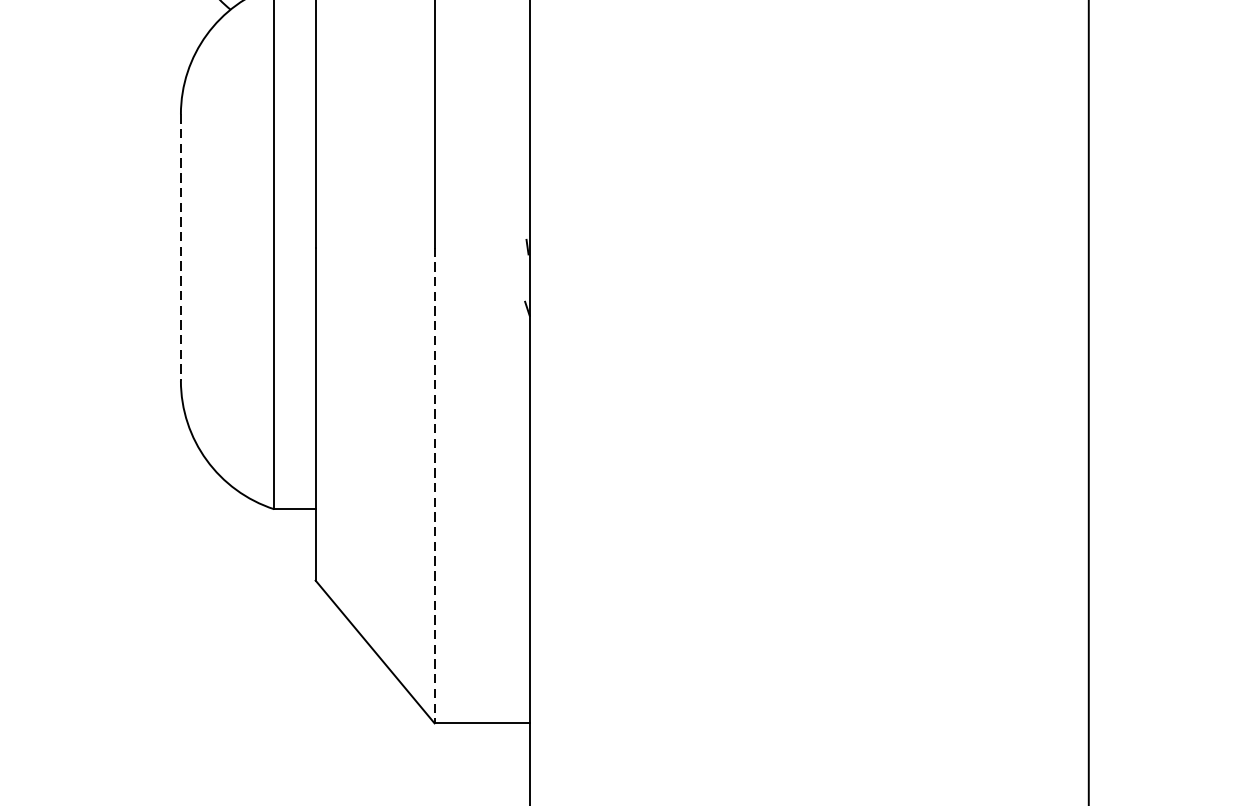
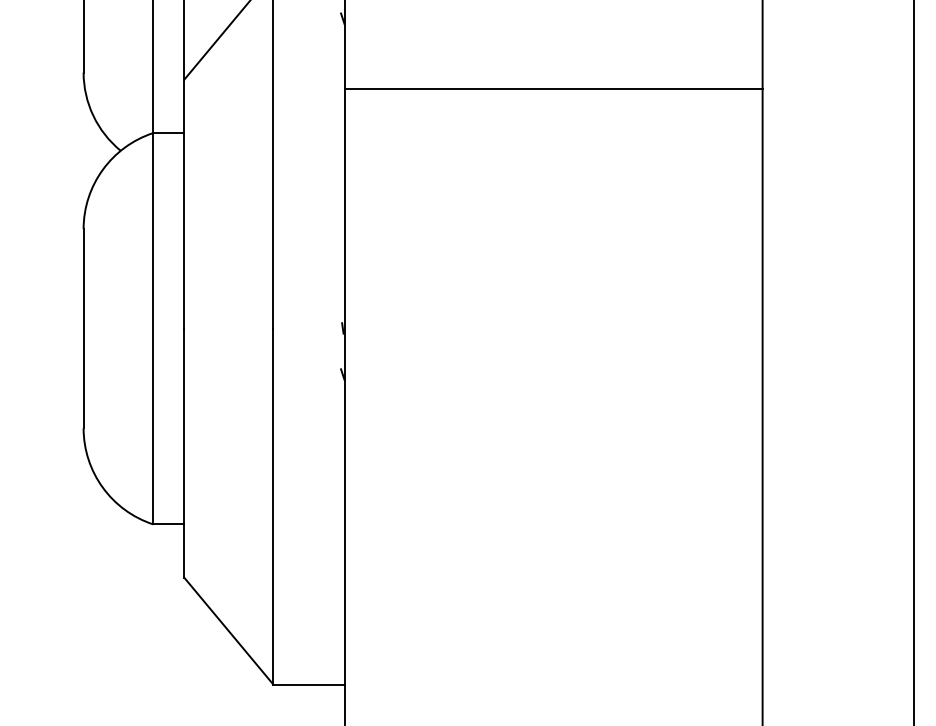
line: (180, 247) -> (83, 328), dashed -> solid
line: (434, 485) -> (273, 506), dashed -> solid

